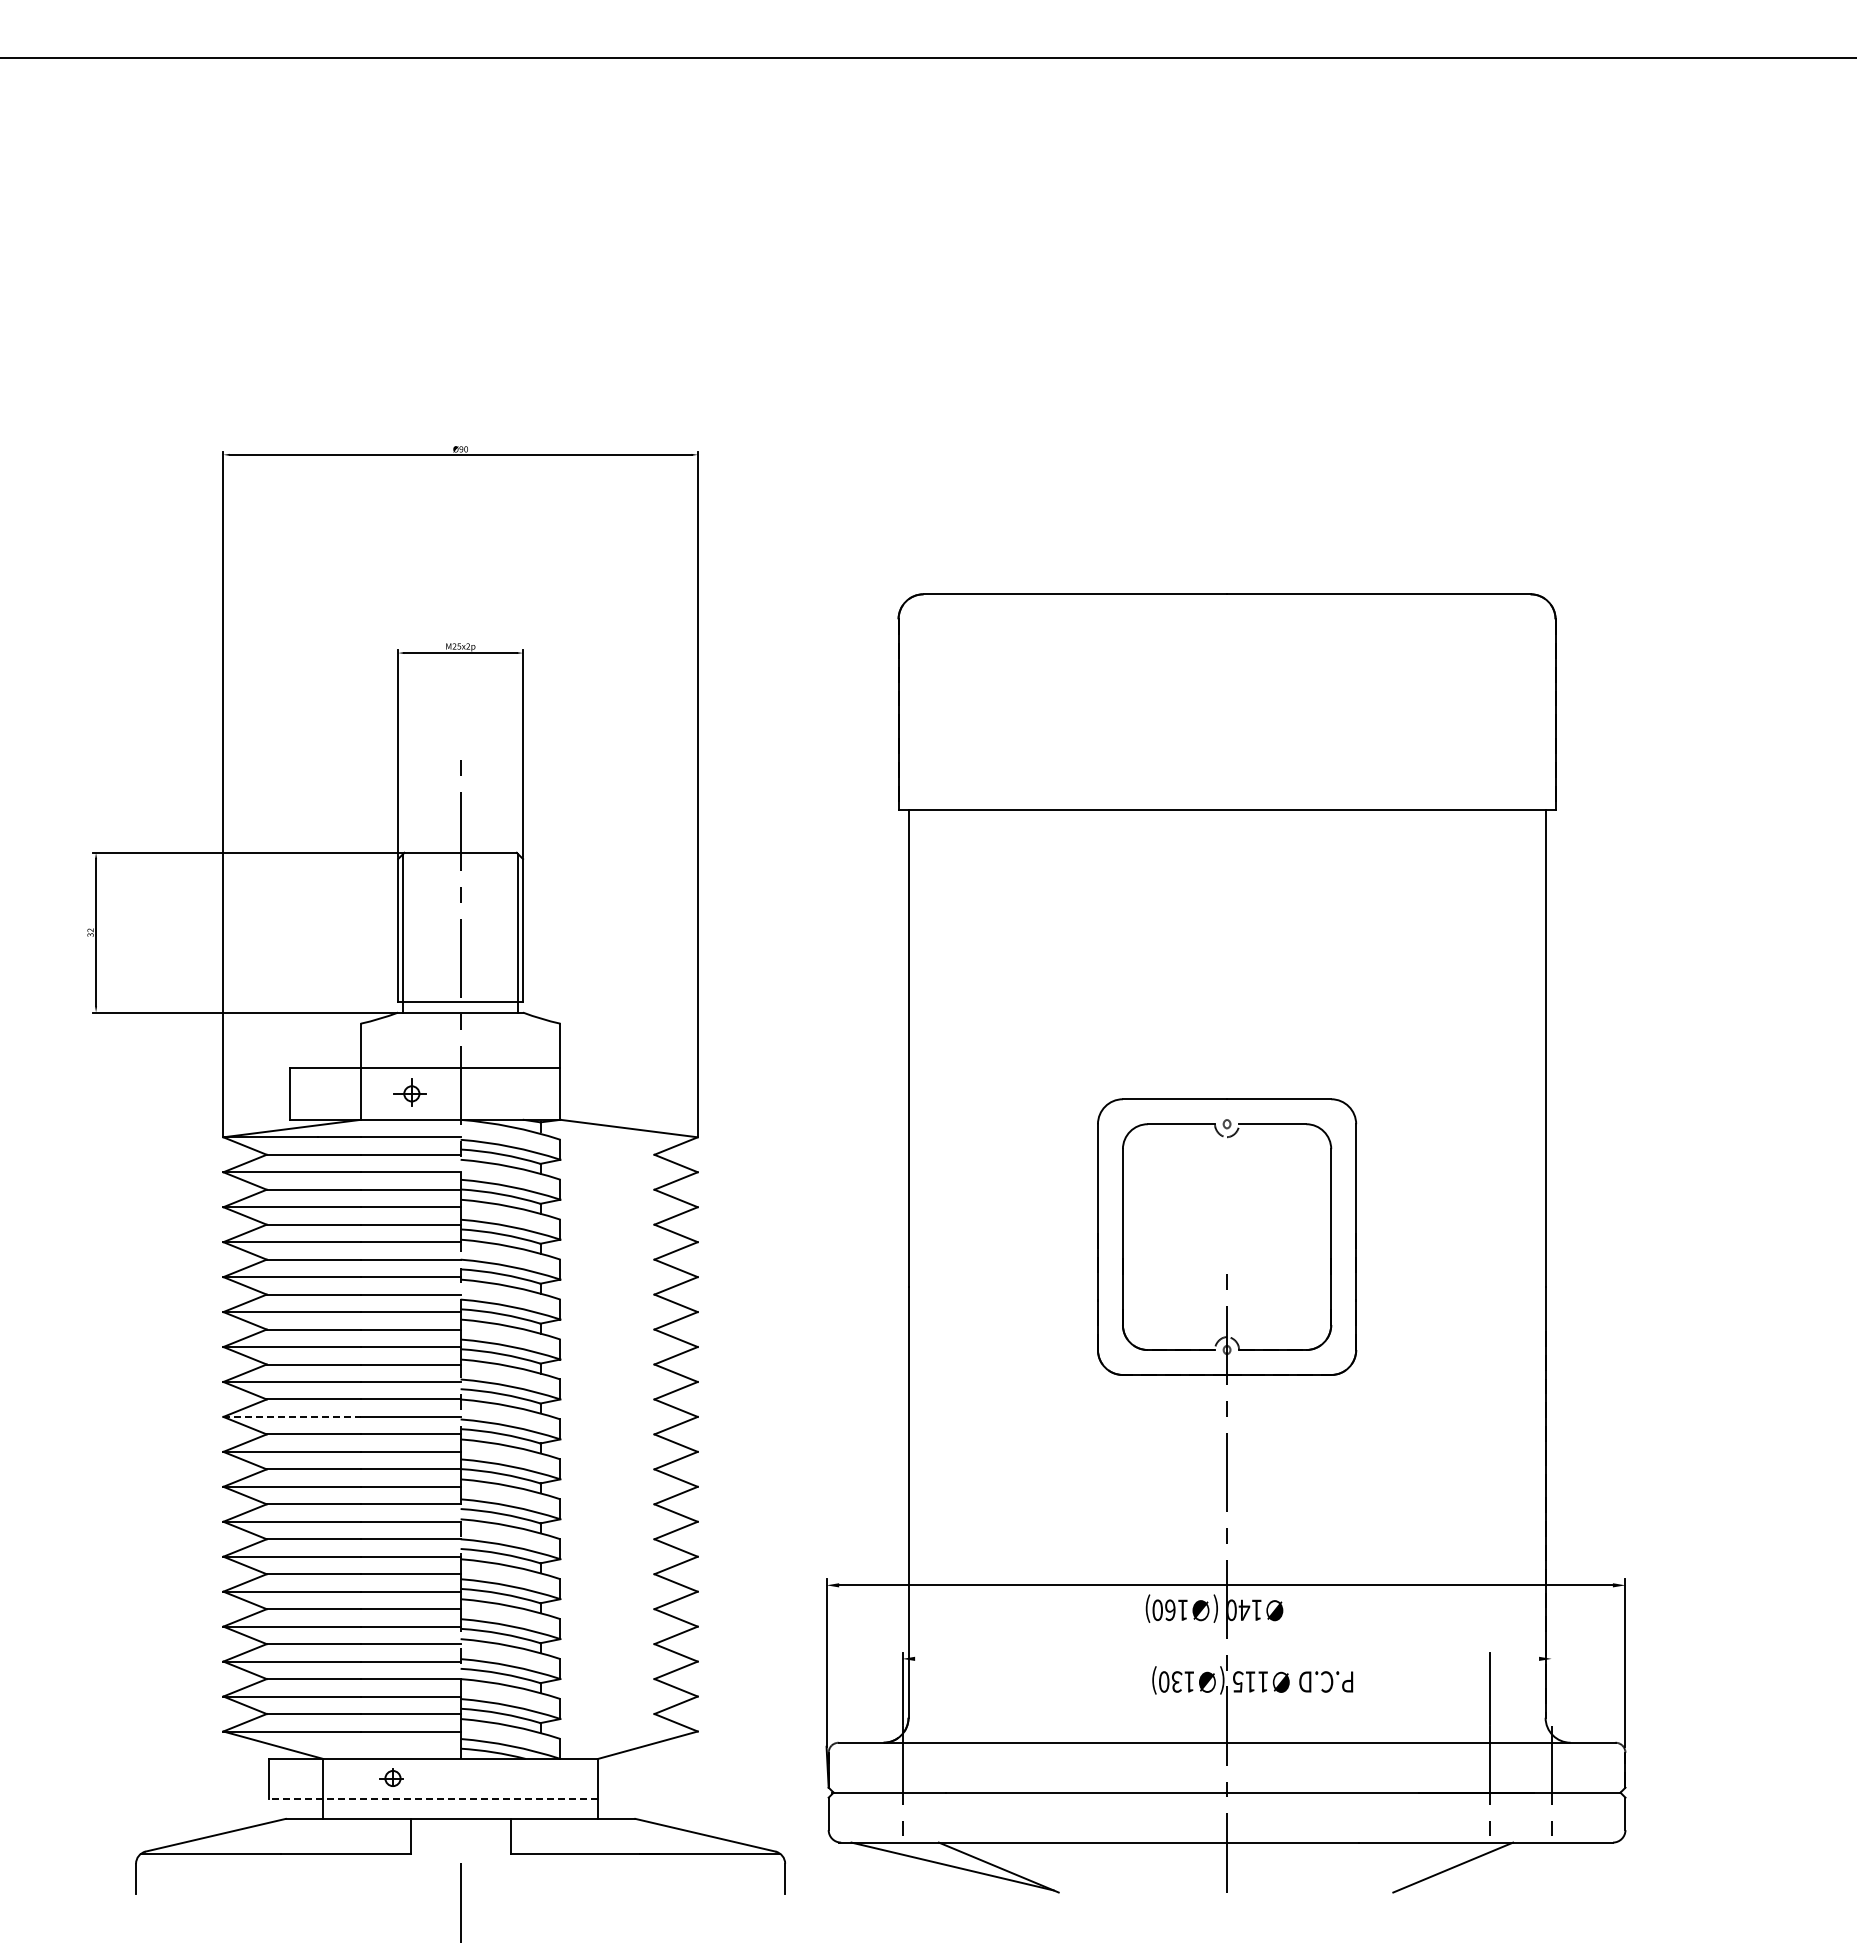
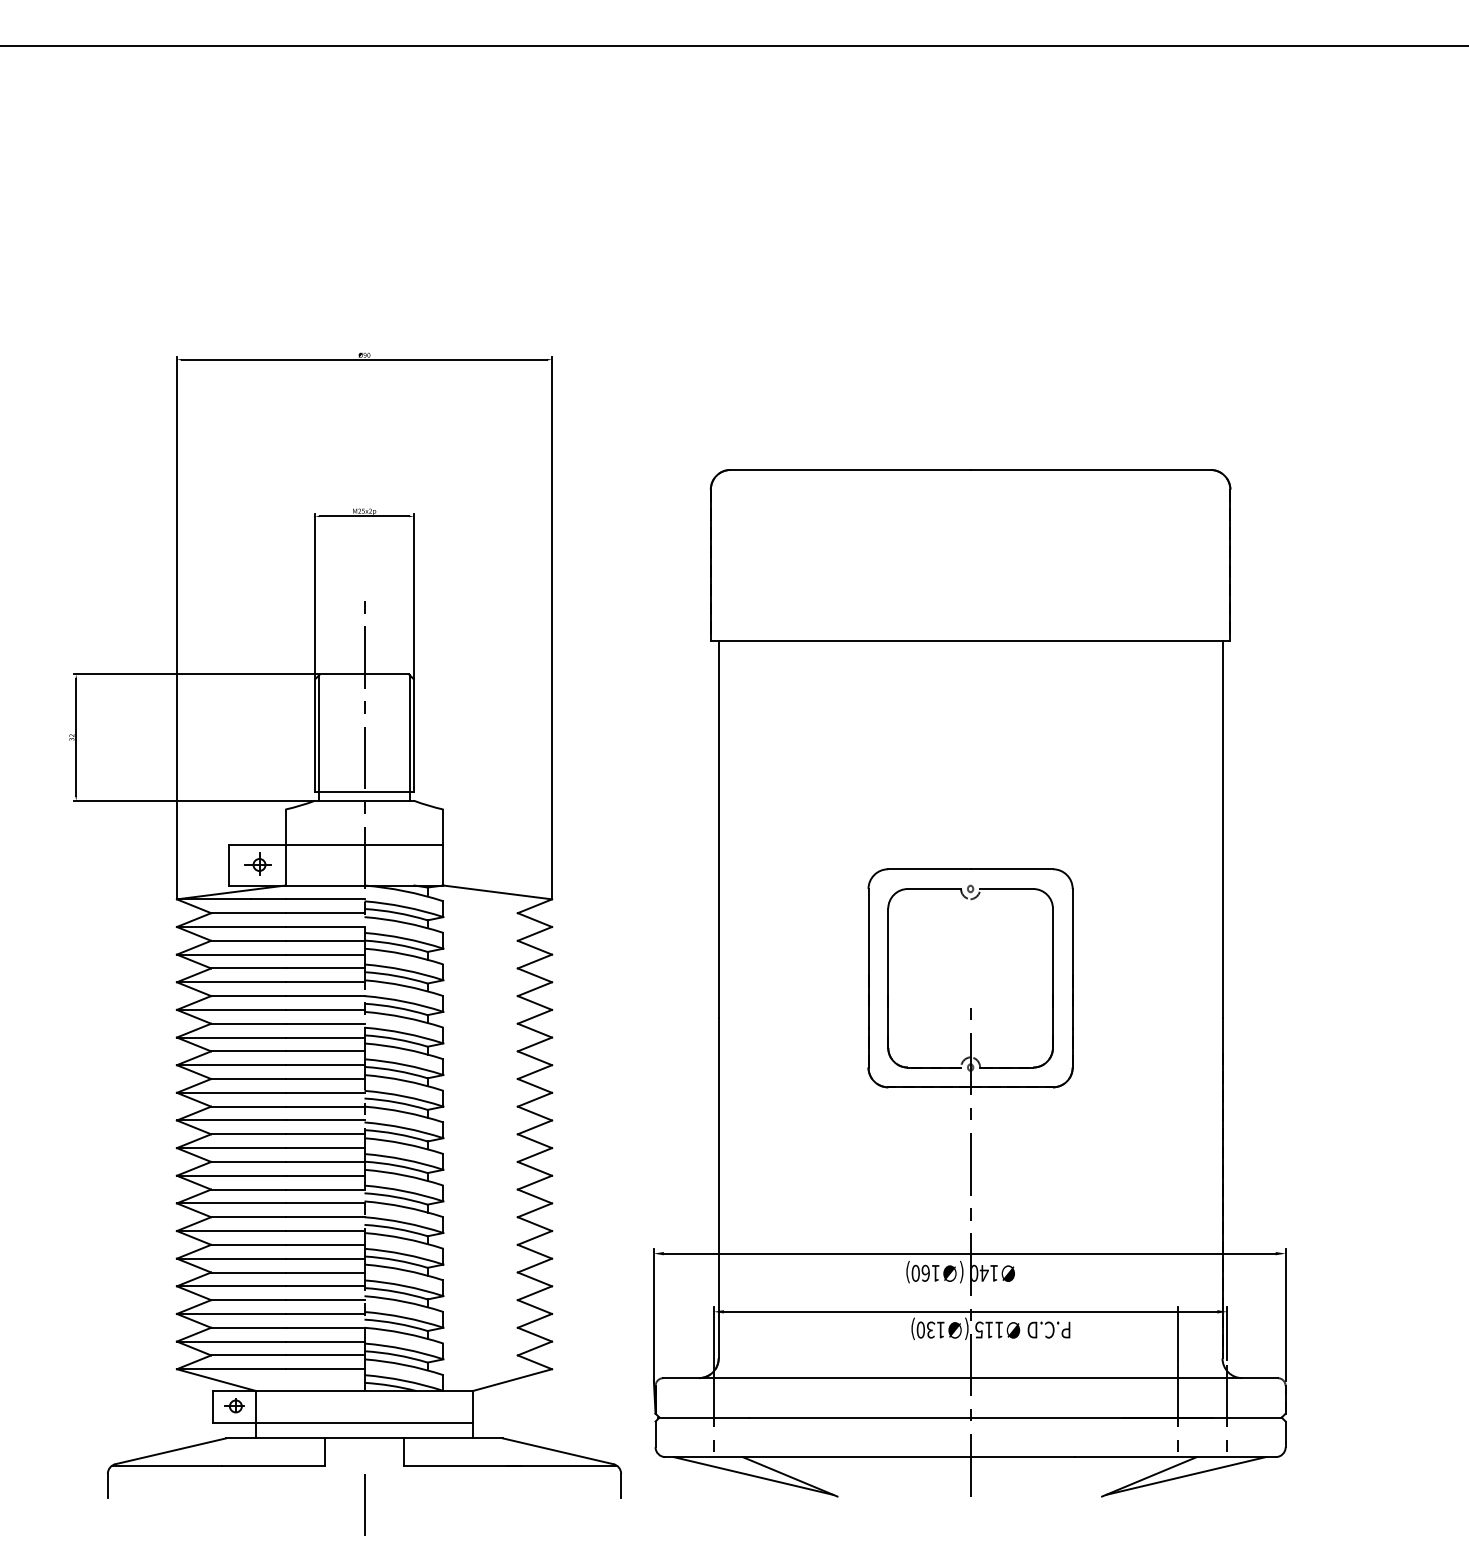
part: (409, 1092) -> (257, 863), moved
line: (292, 1416) -> (231, 1120), dashed -> solid
line: (1227, 1658) -> (970, 1311), added
line: (1551, 1685) -> (1227, 1332), added
part: (391, 1777) -> (234, 1405), moved
line: (433, 1798) -> (343, 1422), dashed -> solid
line: (1499, 1866) -> (1186, 1475), added

